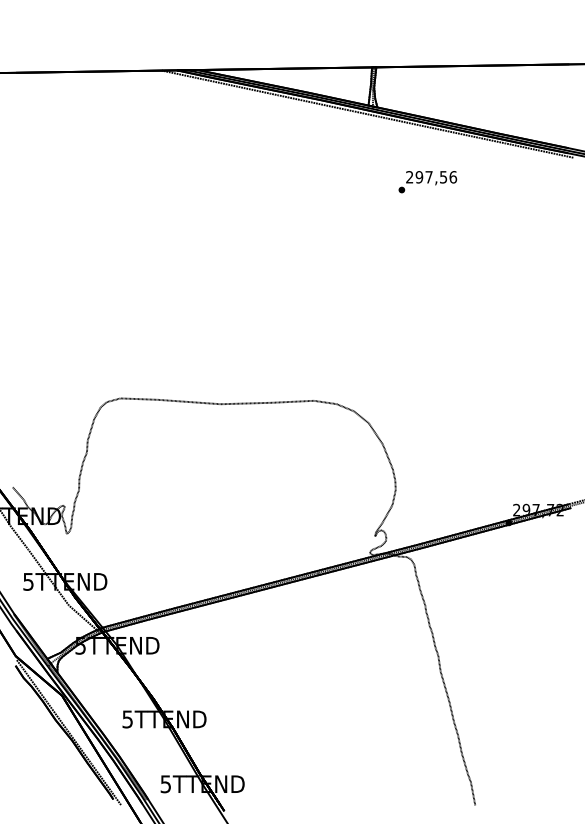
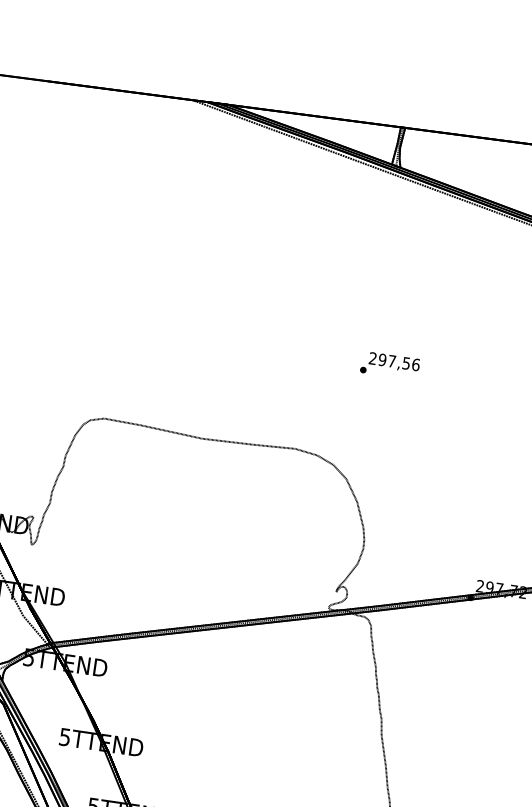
text: (427, 182) -> (389, 366), moved

